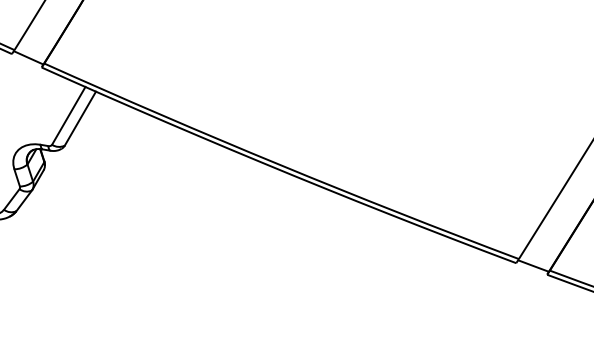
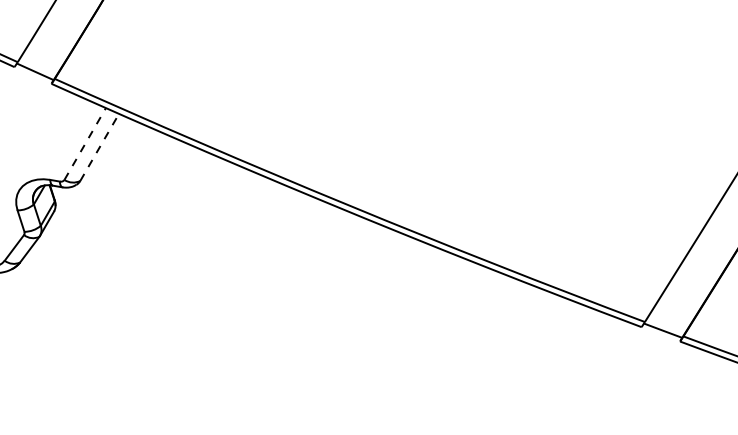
line: (69, 115) -> (85, 143), solid -> dashed
line: (80, 118) -> (99, 147), solid -> dashed

